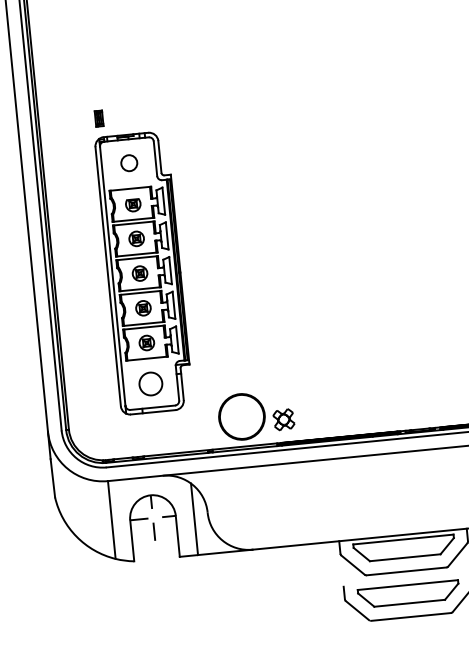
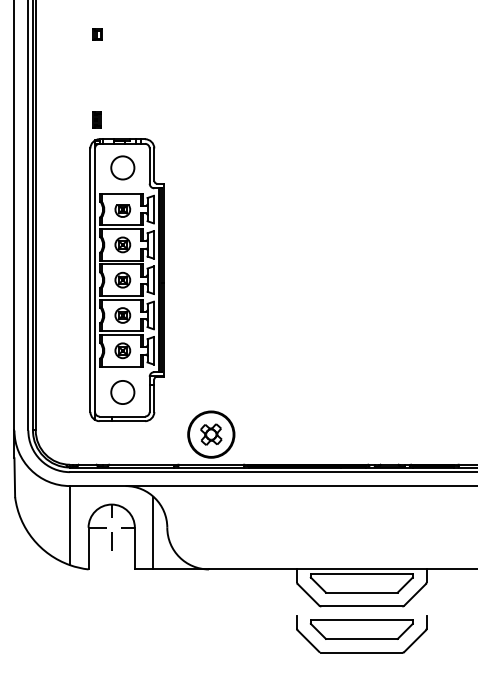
part: (91, 34) -> (97, 34), added
circle: (128, 162) -> (122, 167), size x1.43
part: (284, 419) -> (211, 434), moved

